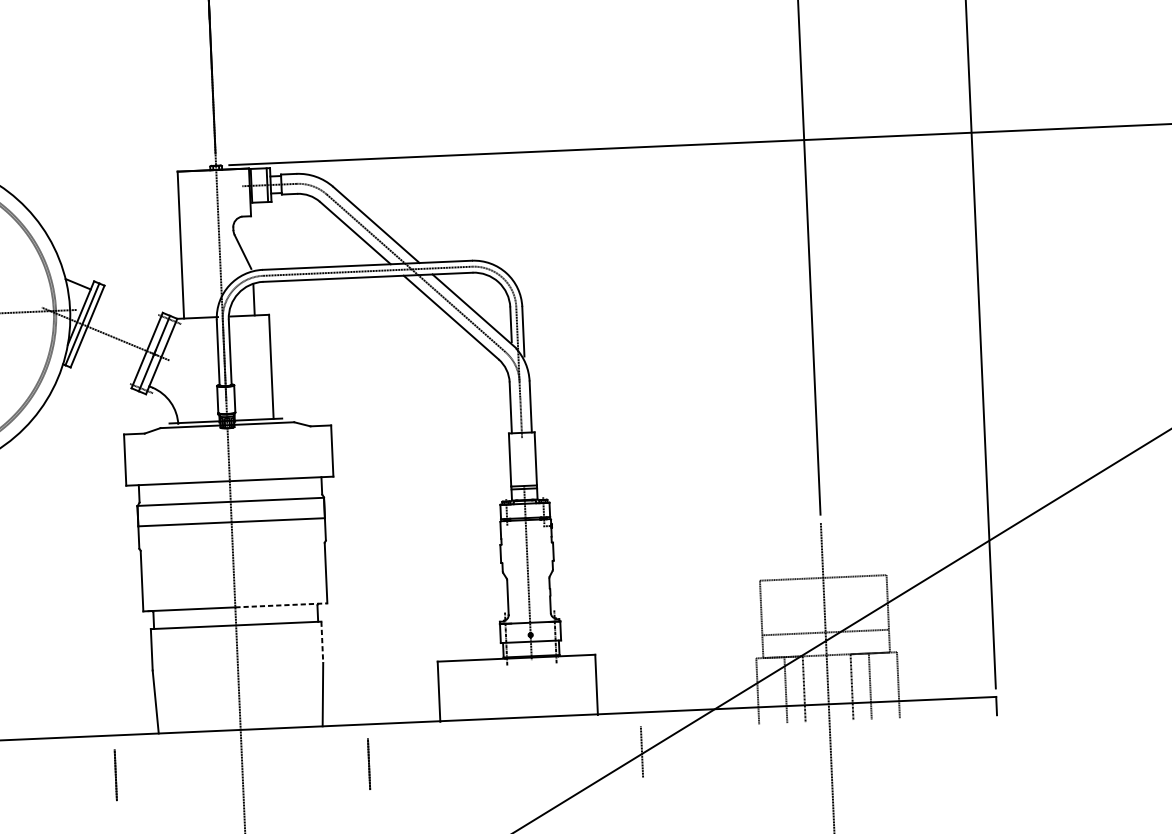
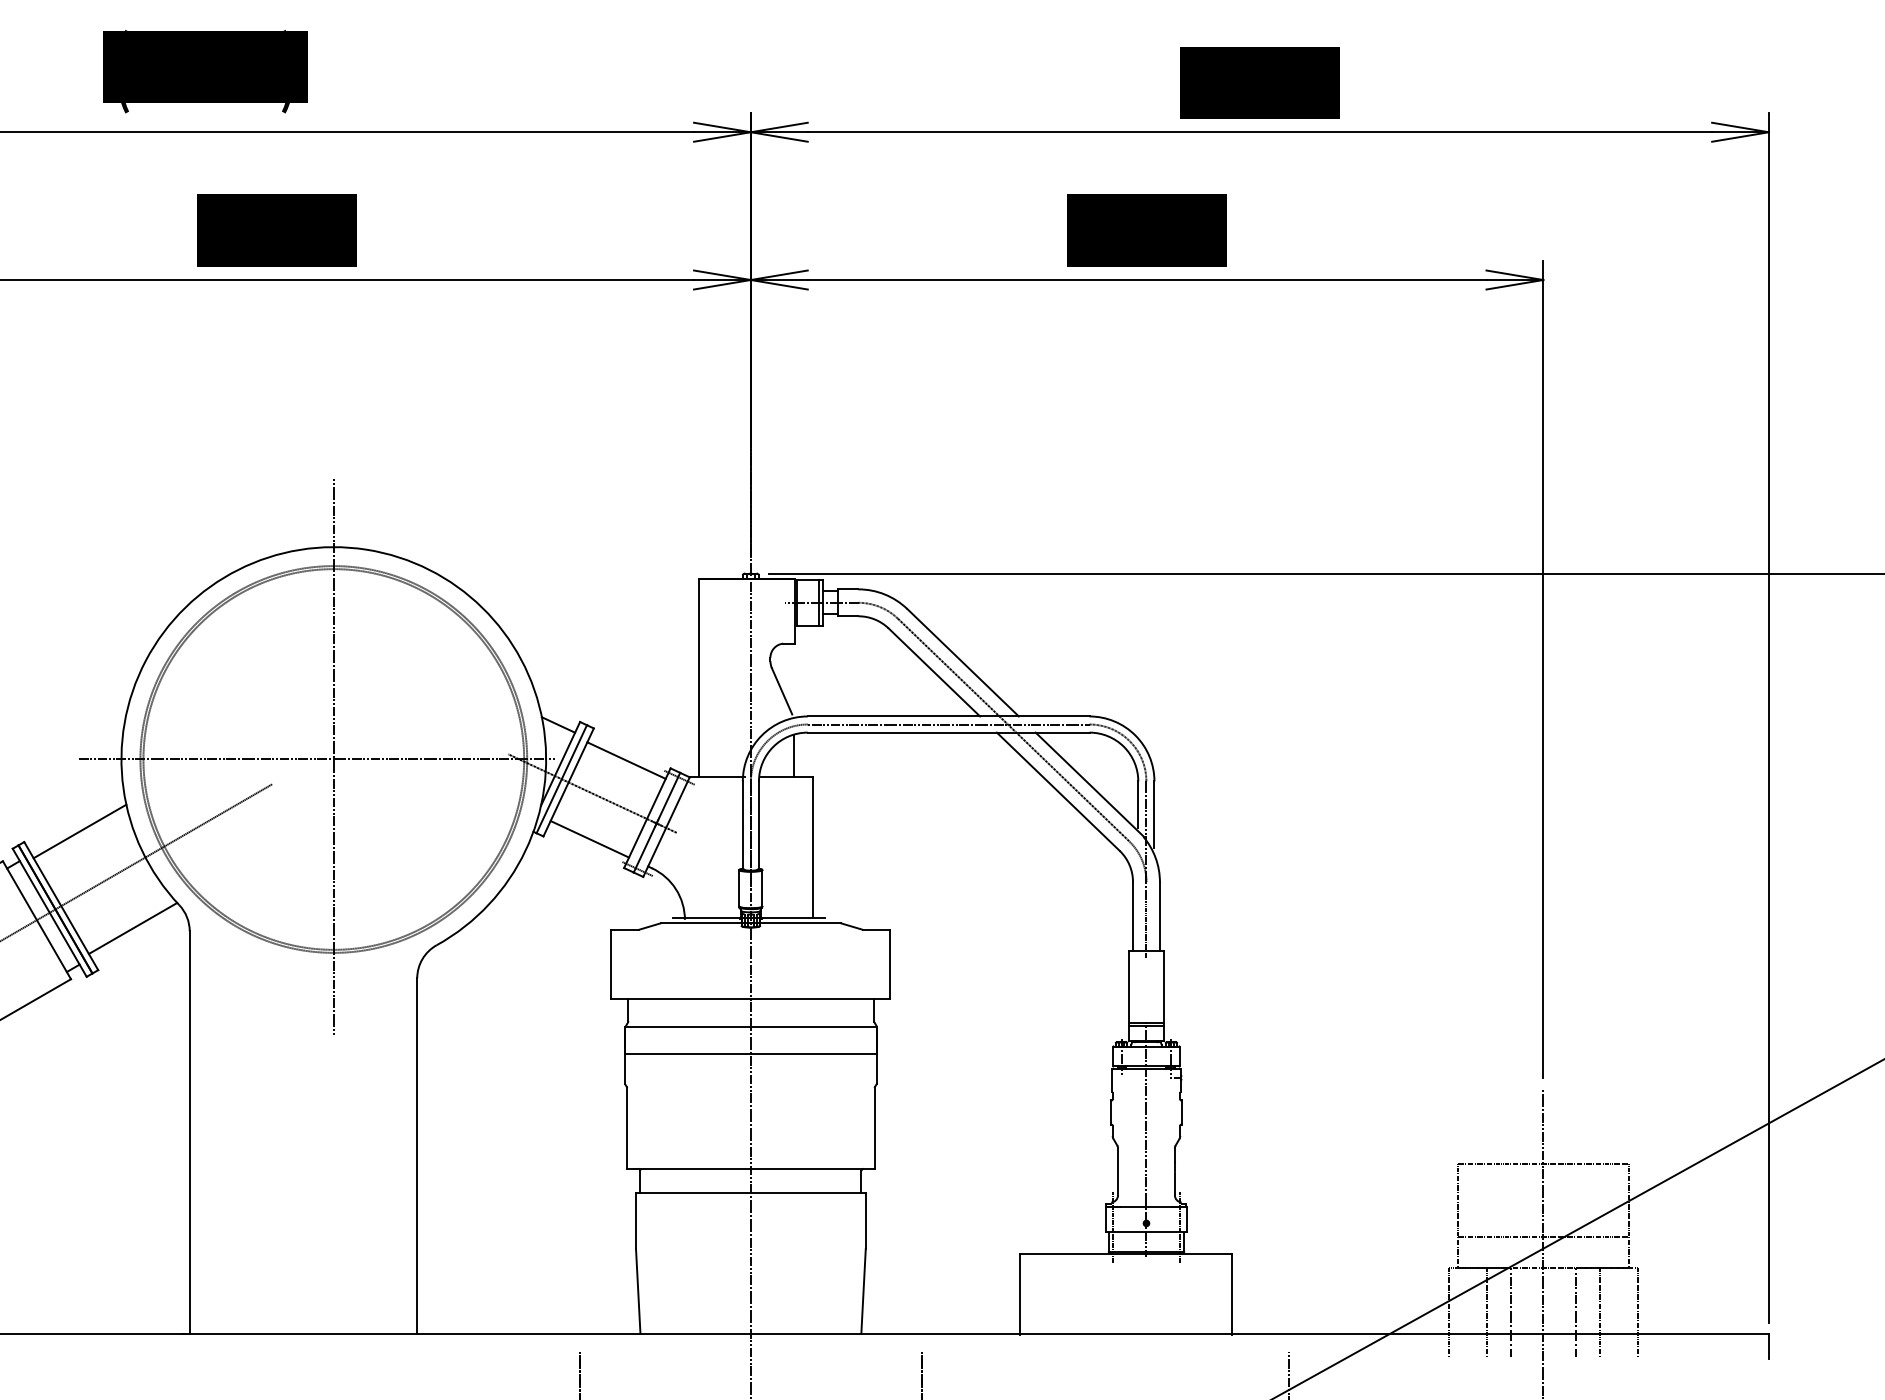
line: (129, 308) -> (626, 760), added
line: (104, 368) -> (589, 839), added
line: (281, 605) -> (812, 1168), dashed -> solid
line: (322, 642) -> (865, 1220), dashed -> solid

